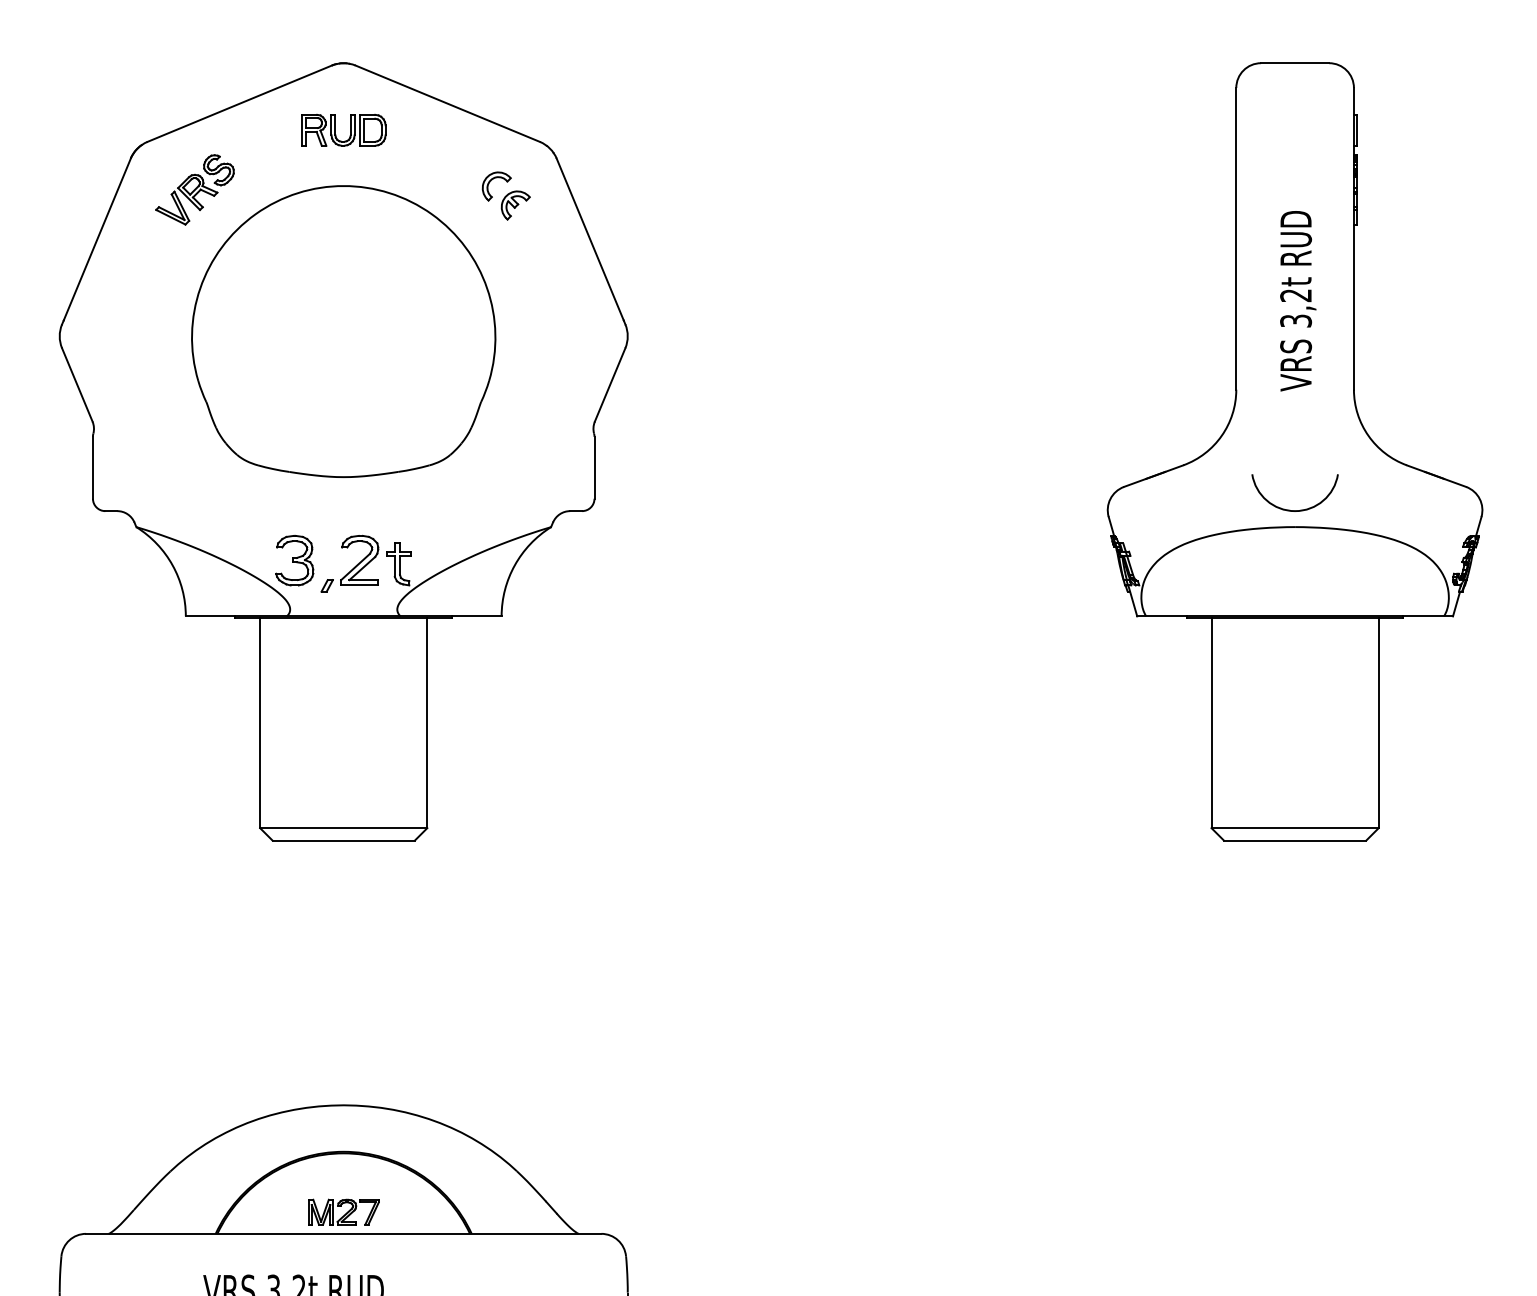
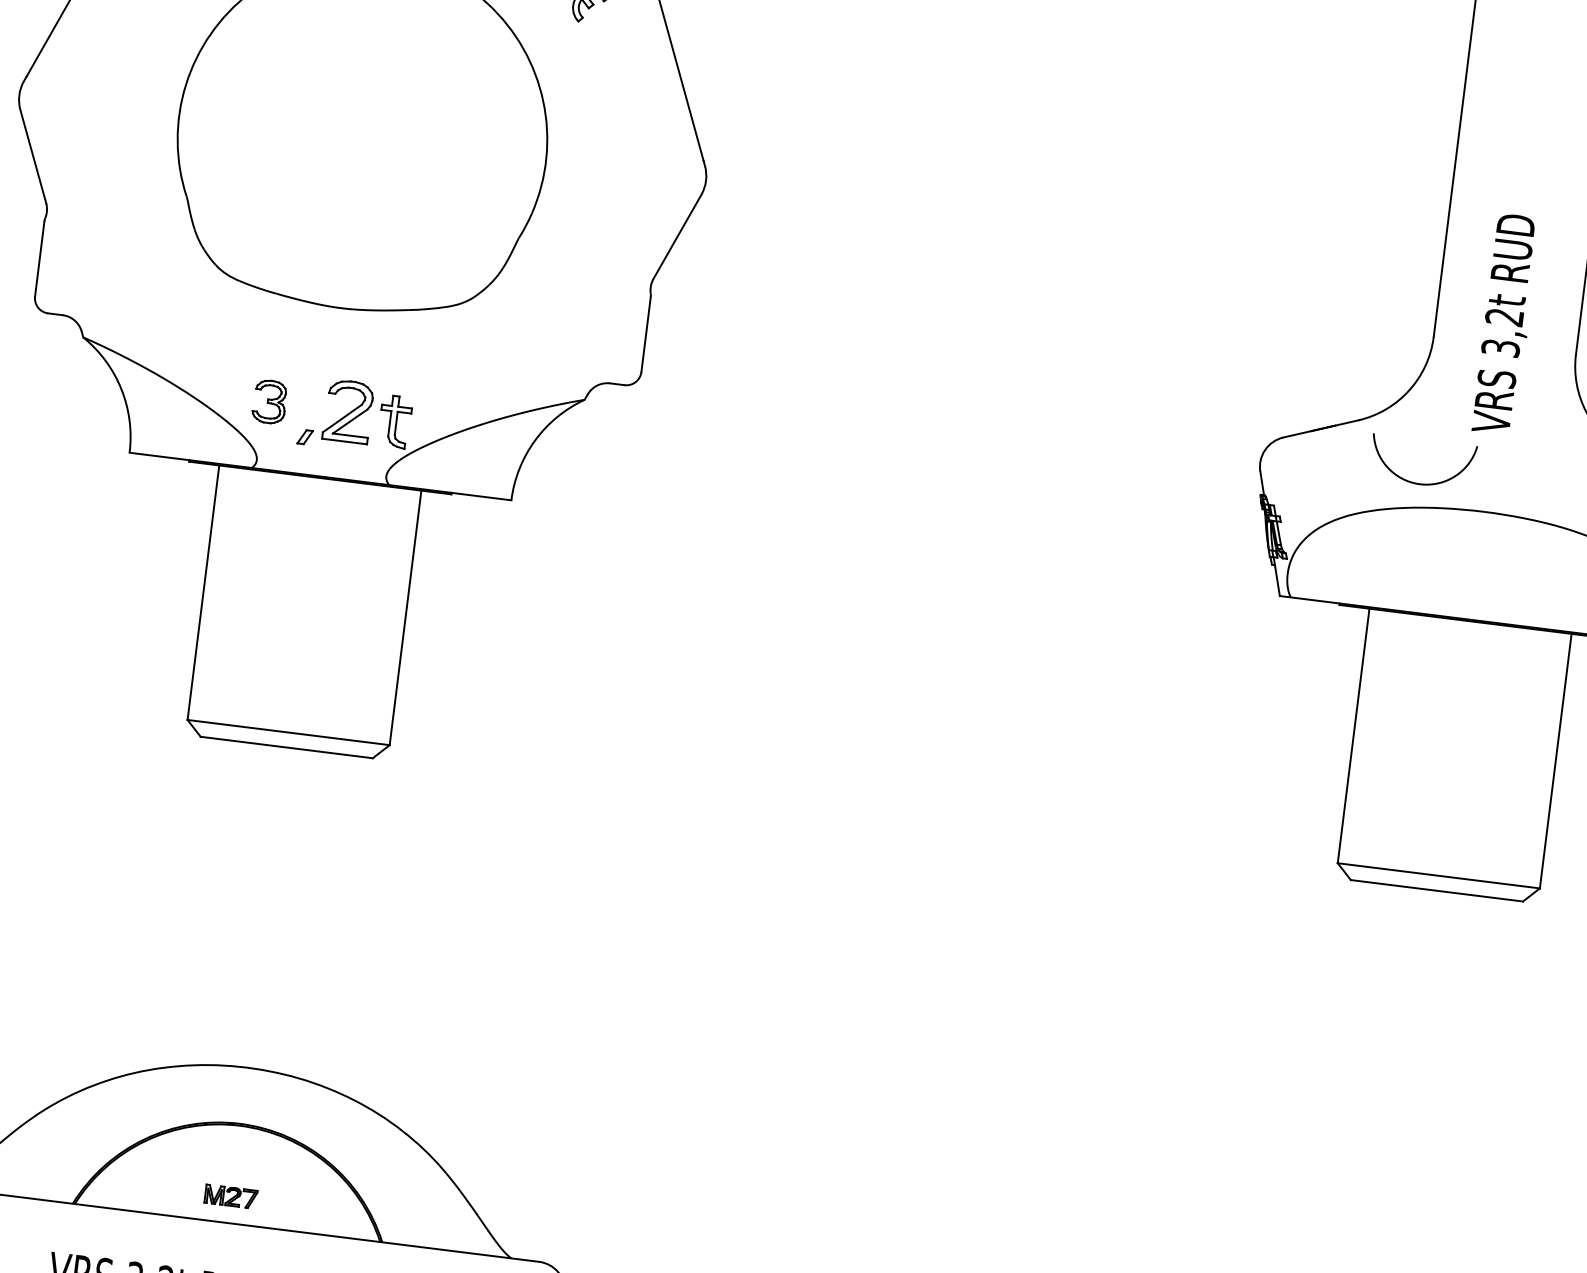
text: (1298, 301) -> (1506, 324), moved
arc: (1289, 509) -> (1413, 481), moved
part: (294, 560) -> (269, 401), size x0.7
part: (343, 1211) -> (230, 1195), size x0.6

